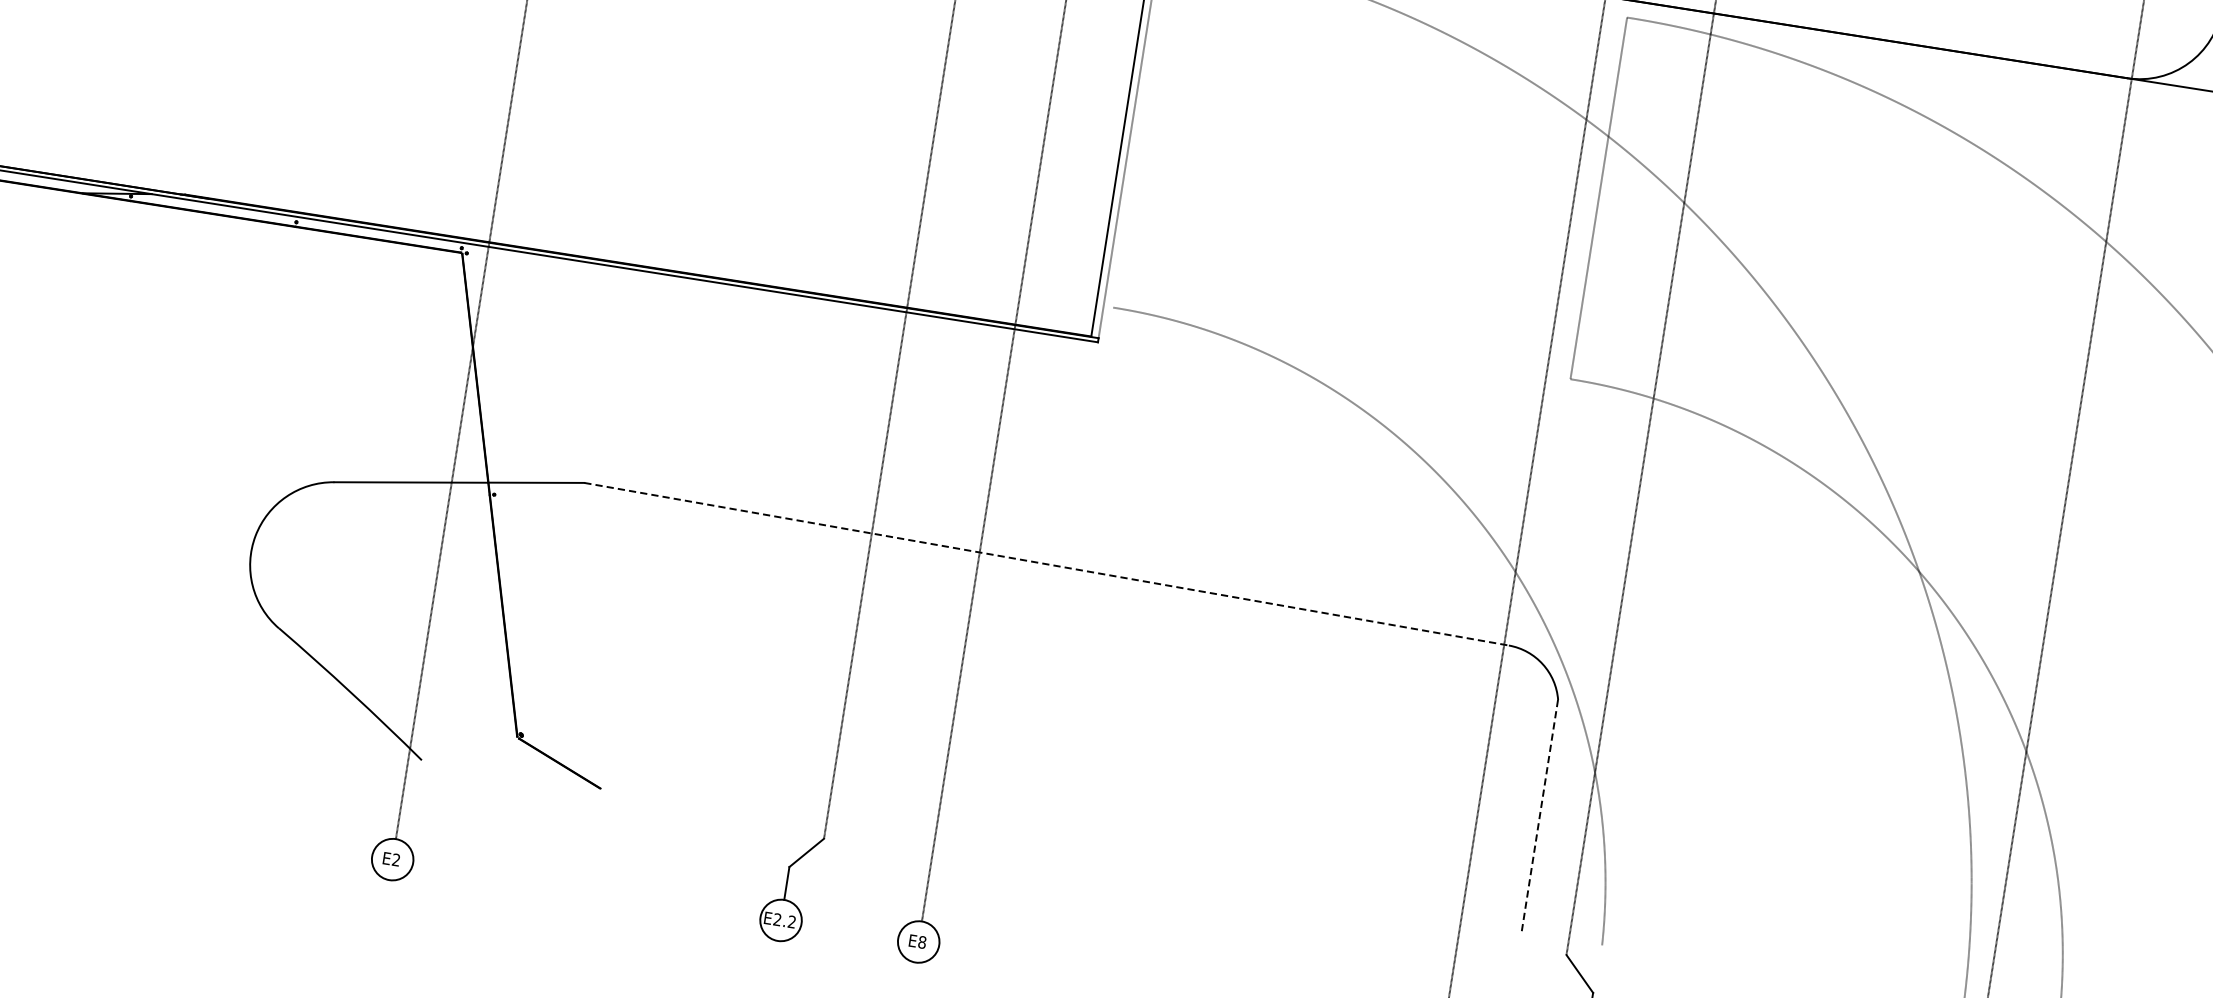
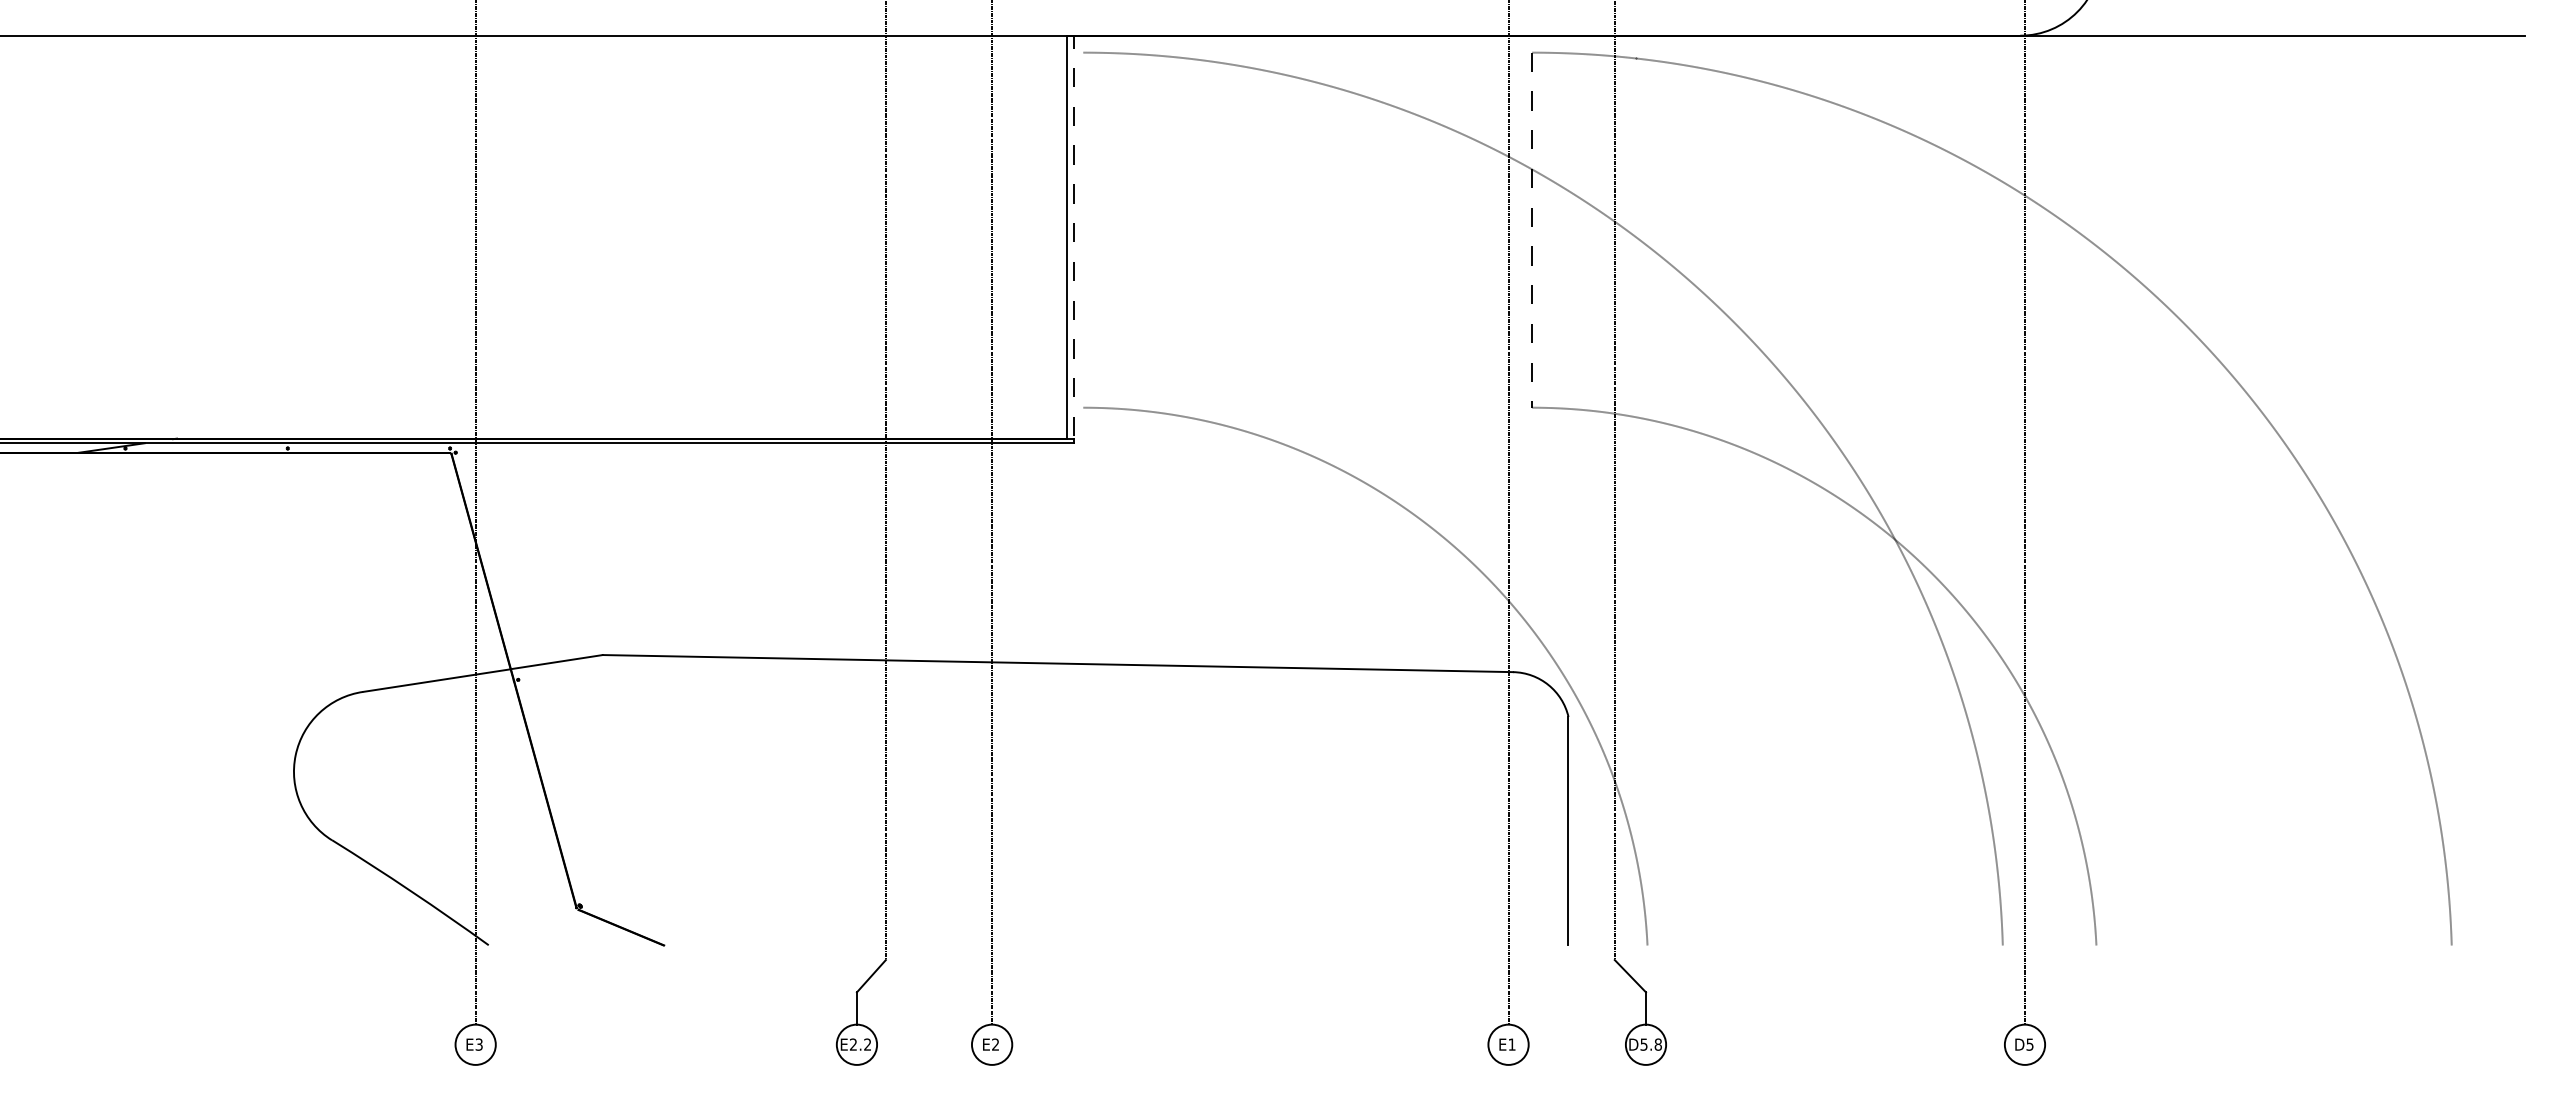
line: (1047, 564) -> (1058, 663), dashed -> solid
line: (1539, 816) -> (1568, 831), dashed -> solid
text: (395, 859) -> (478, 1044), E2 -> E3
text: (922, 942) -> (995, 1044), E8 -> E2

